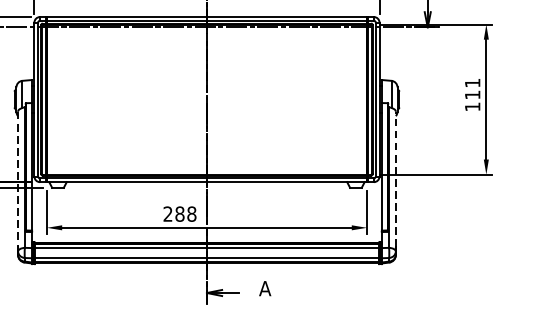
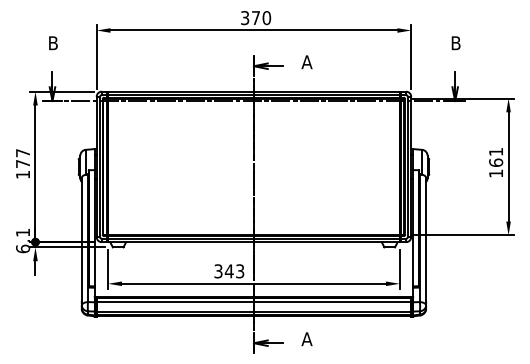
text: (473, 94) -> (496, 162), 111 -> 161
line: (17, 179) -> (81, 239), dashed -> solid
line: (396, 179) -> (426, 239), dashed -> solid
text: (180, 214) -> (229, 271), 288 -> 343

